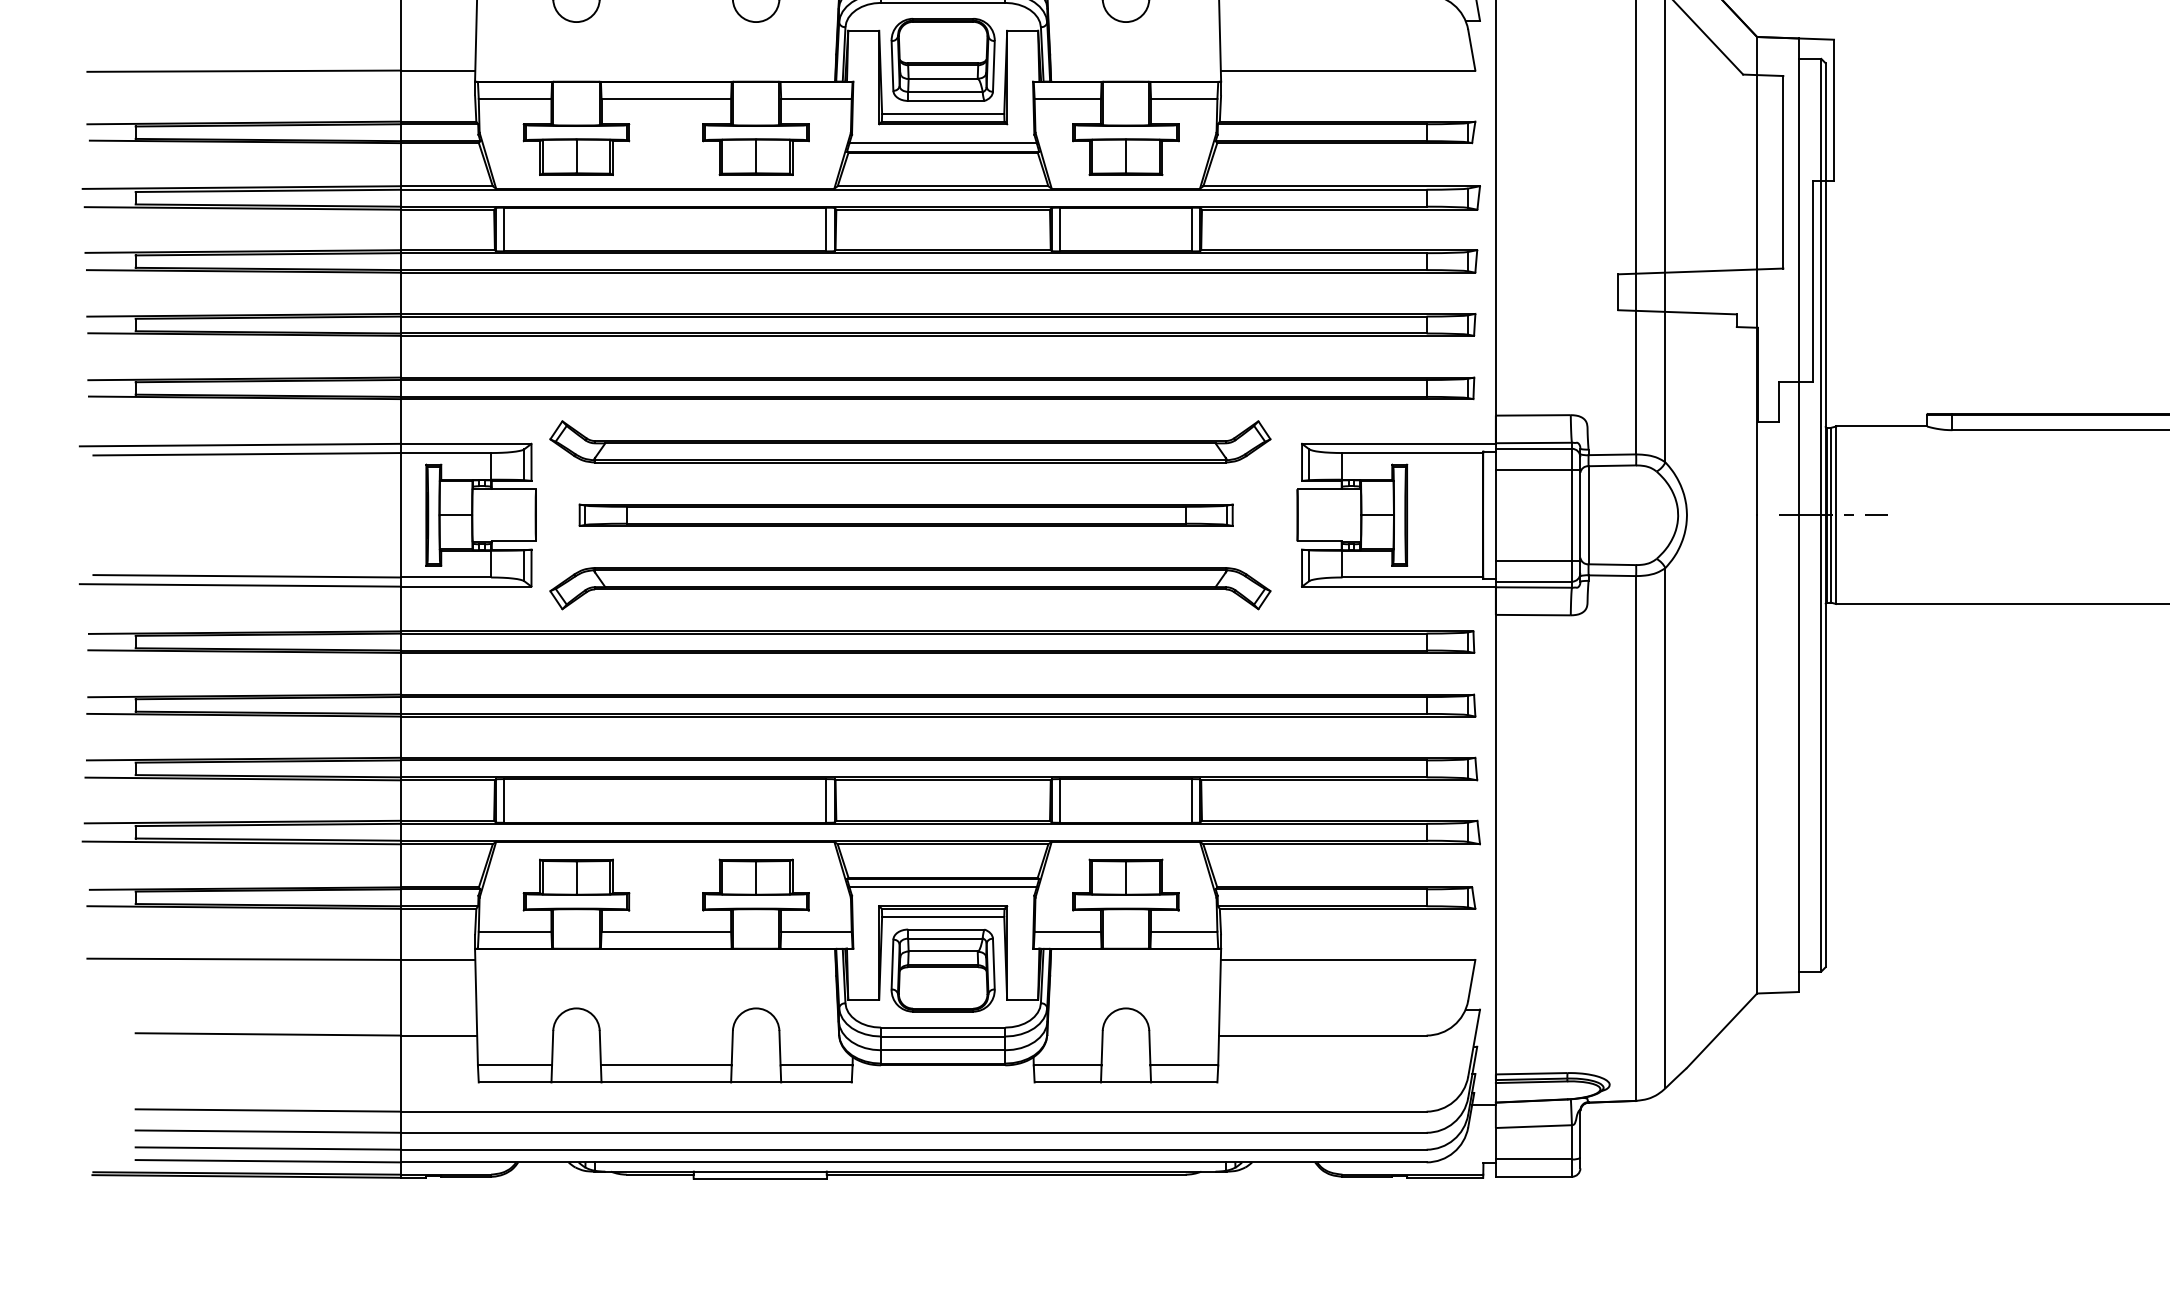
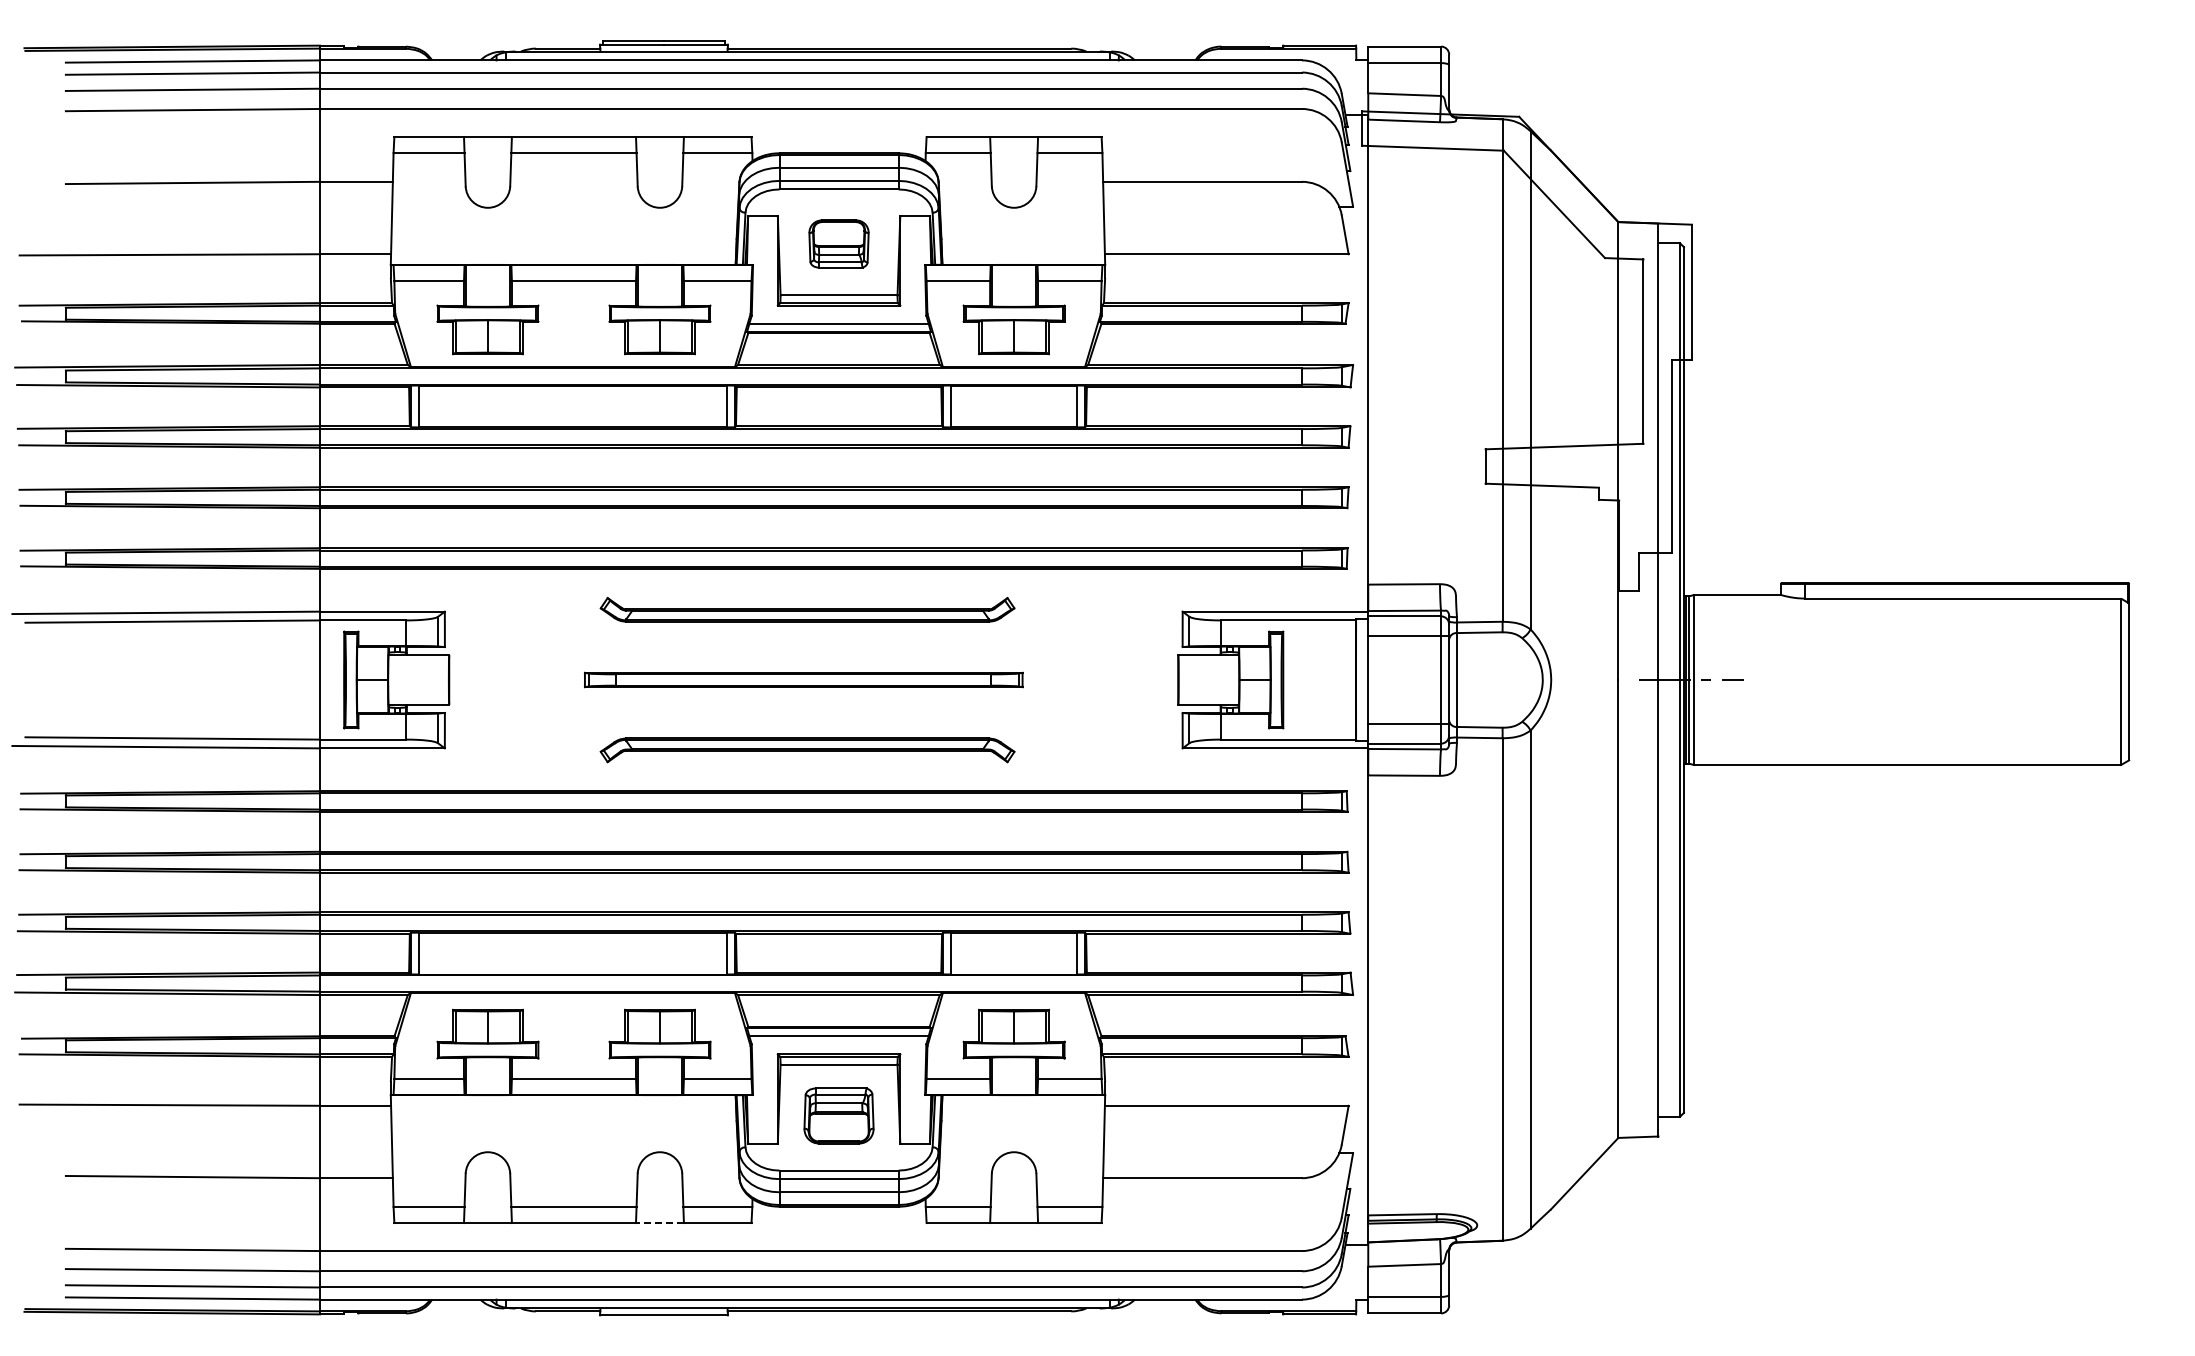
part: (942, 59) -> (838, 243), size x0.6
part: (910, 441) -> (807, 609), size x0.6
part: (906, 514) -> (803, 679), size x0.7
part: (910, 588) -> (807, 750), size x0.6
part: (942, 970) -> (838, 1115), size x0.7
line: (755, 1082) -> (659, 1223), solid -> dashed

